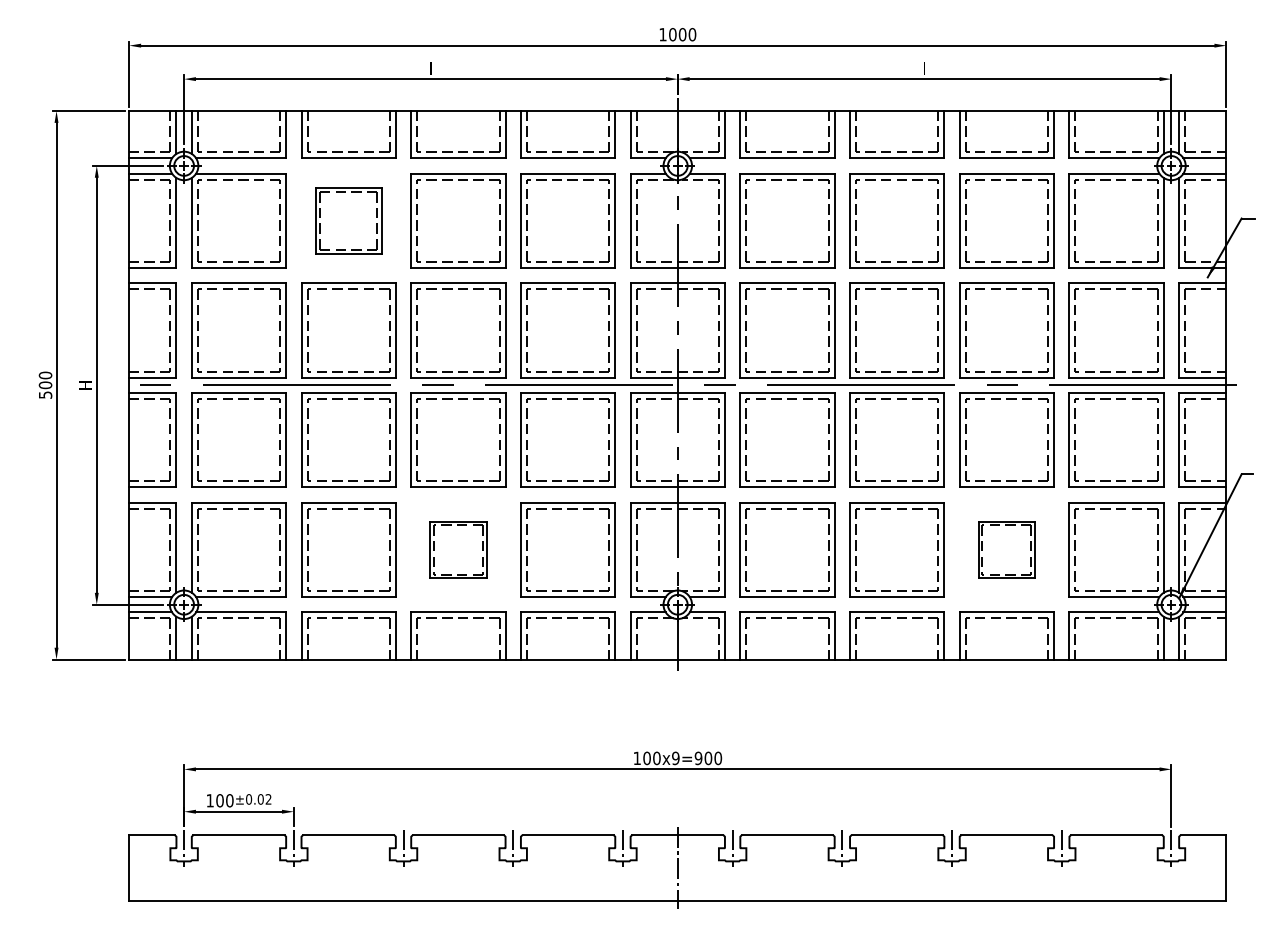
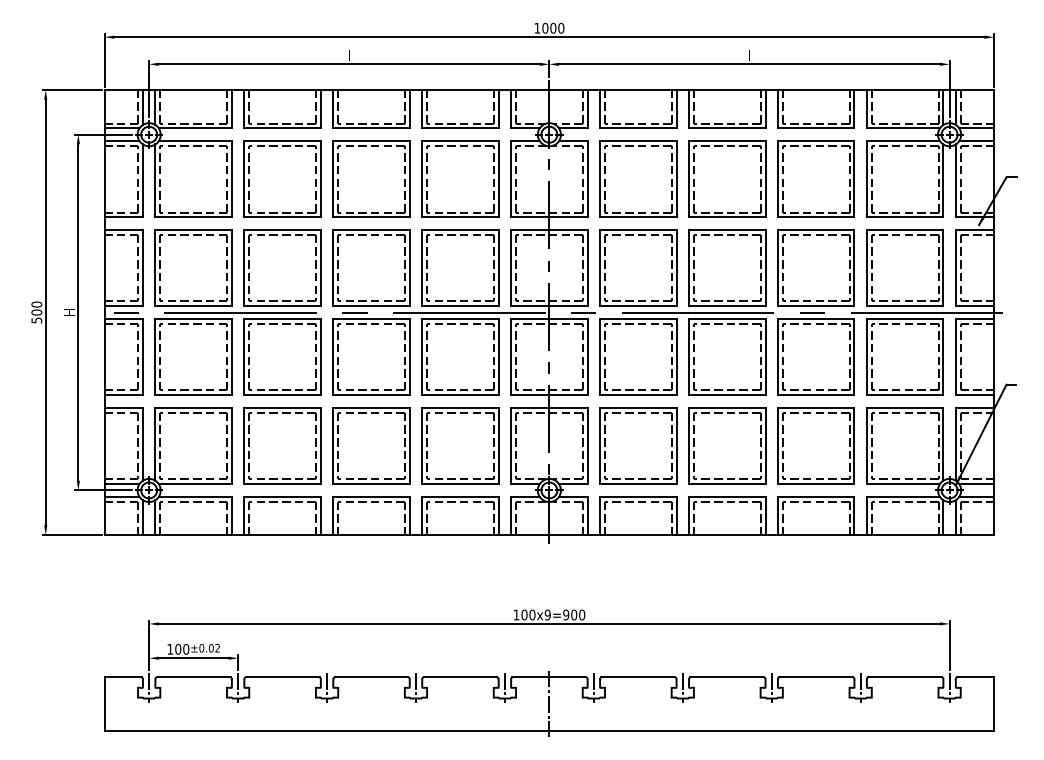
part: (348, 219) -> (282, 178), size x1.43
part: (458, 549) -> (371, 445), size x1.67
part: (1006, 549) -> (815, 445), size x1.67

